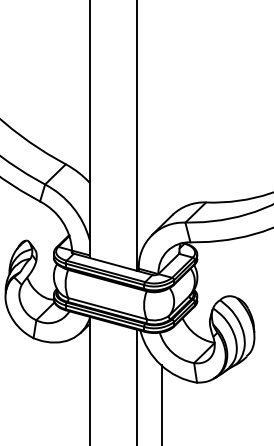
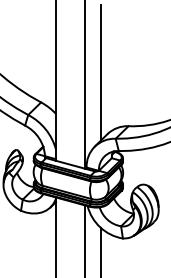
line: (161, 116) -> (100, 72), added

